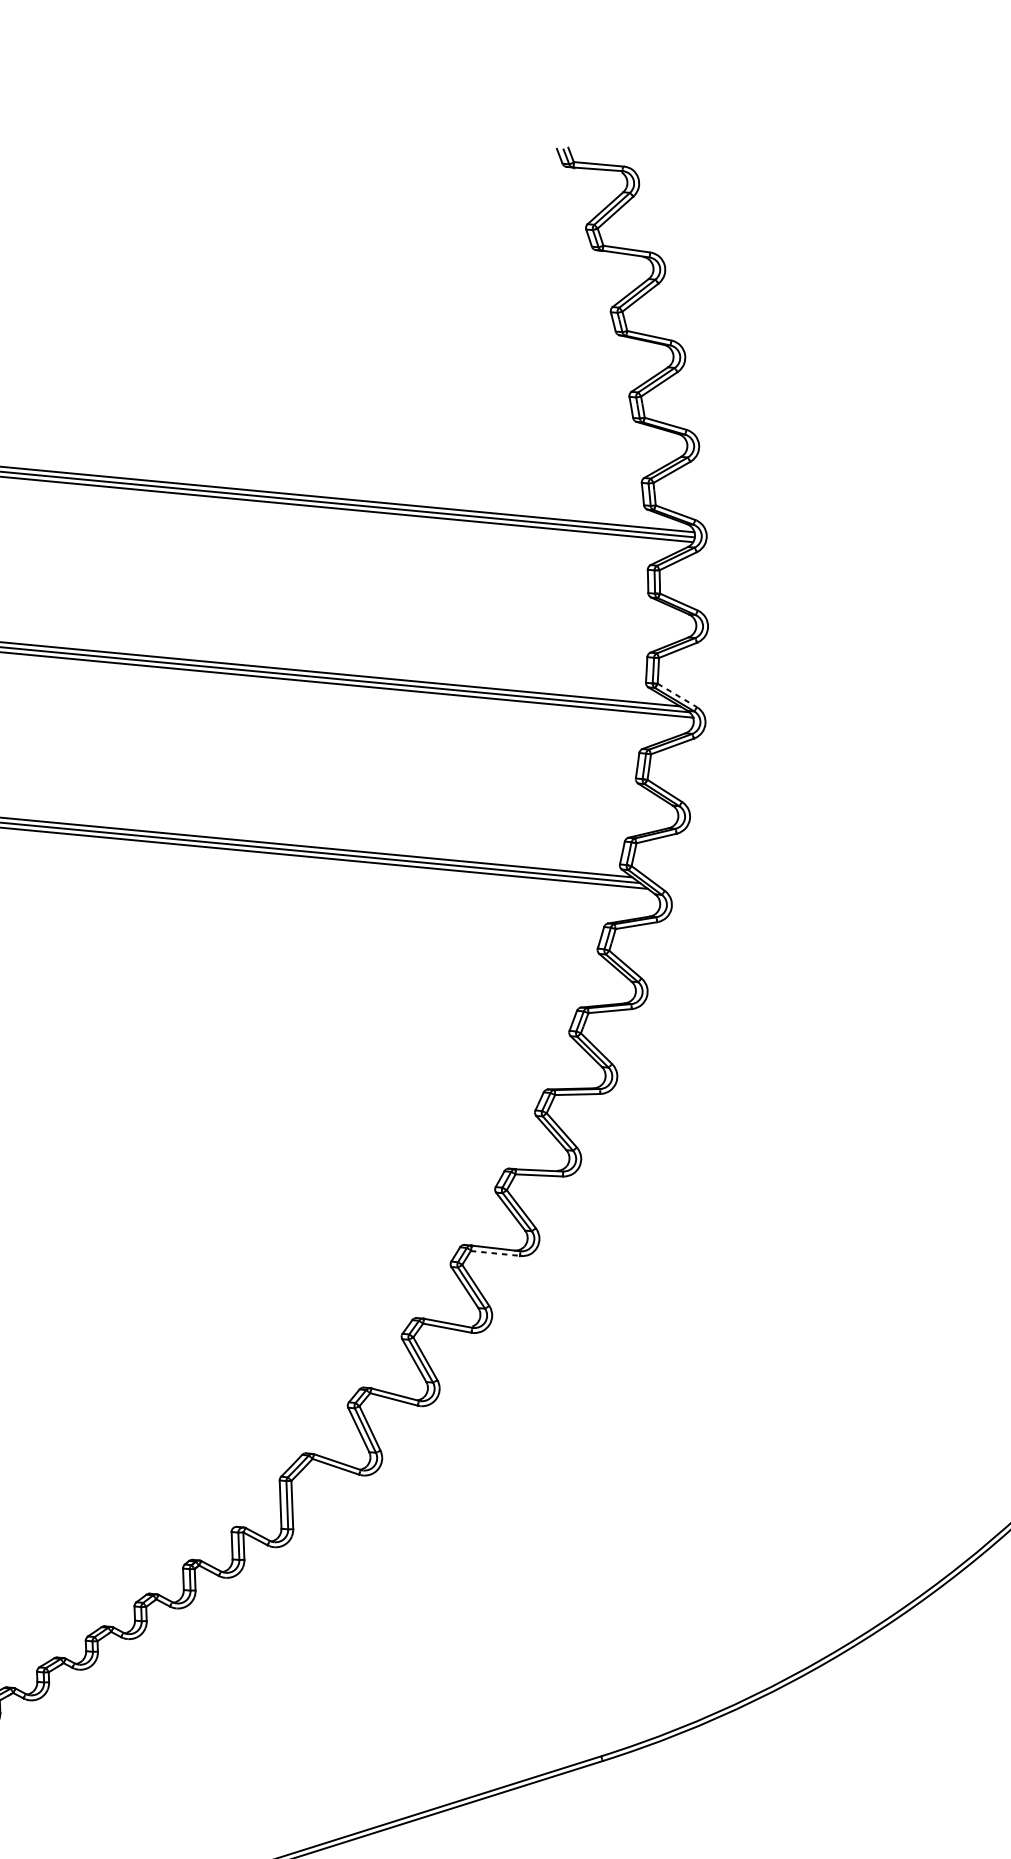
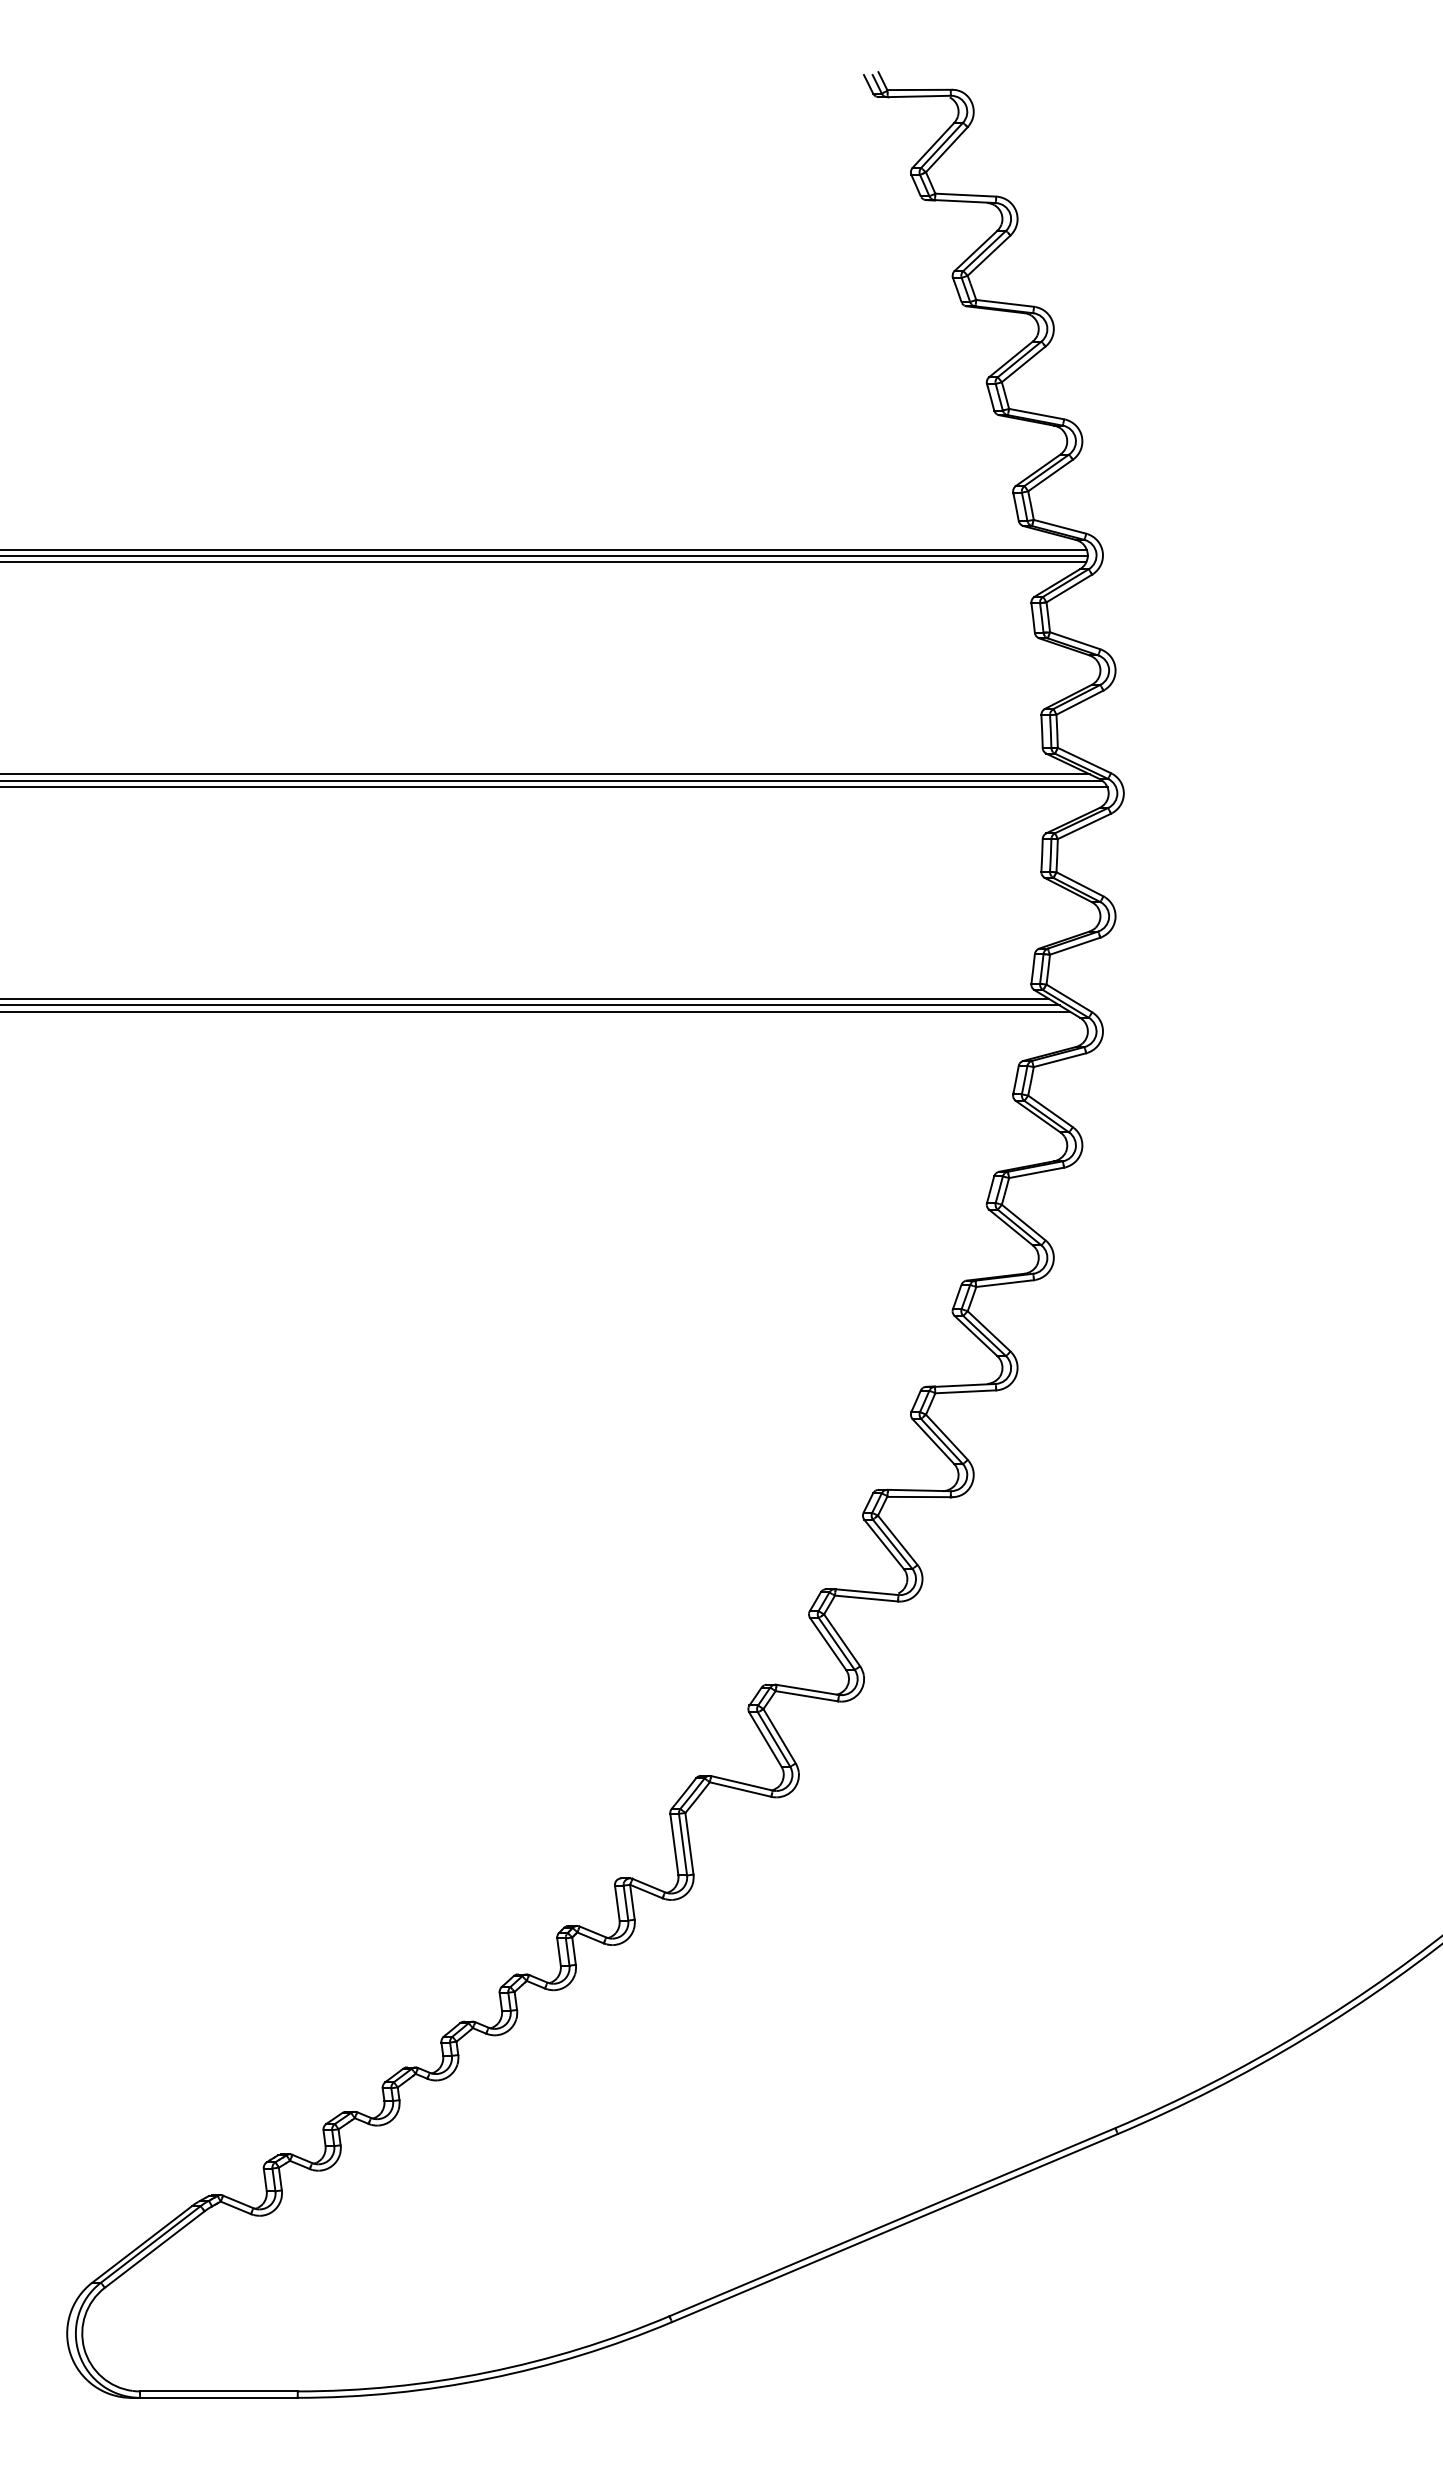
line: (677, 695) -> (1084, 760), dashed -> solid
line: (496, 1253) -> (920, 1497), dashed -> solid

